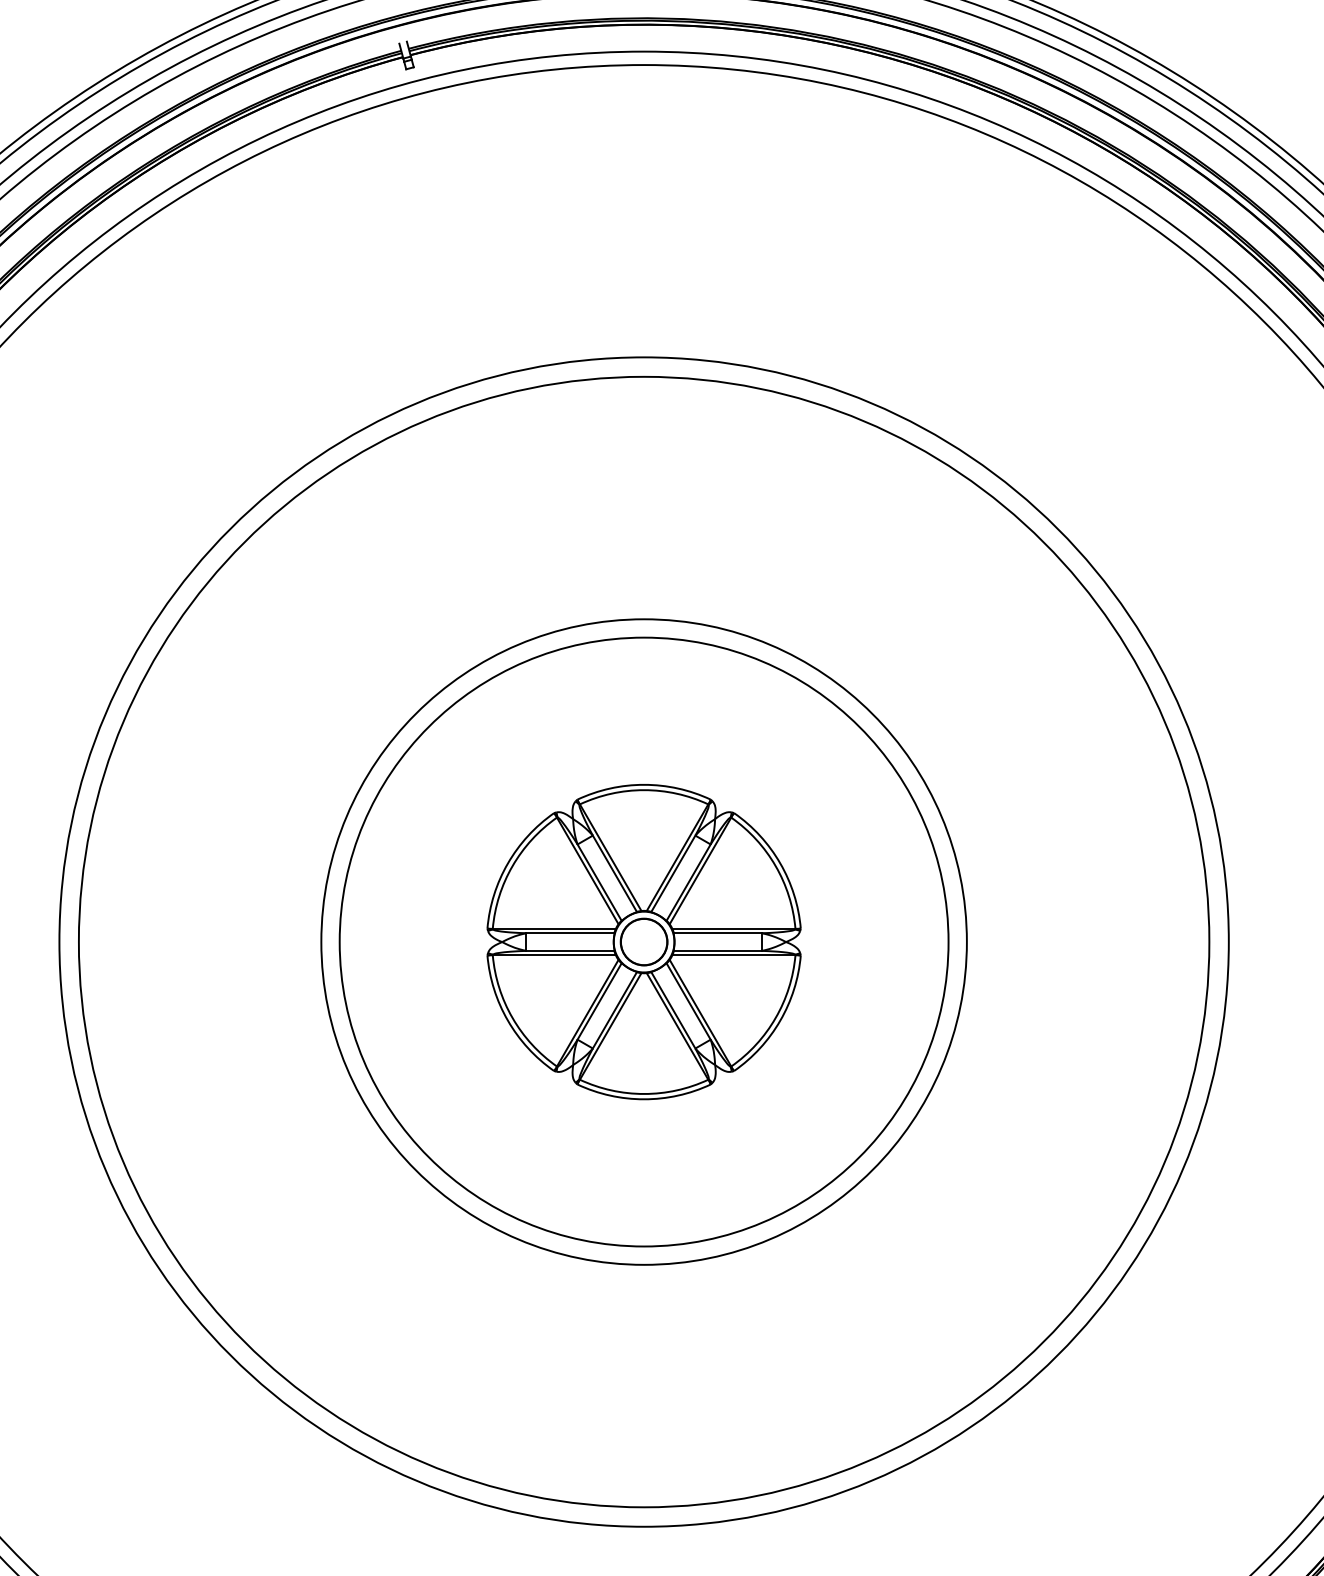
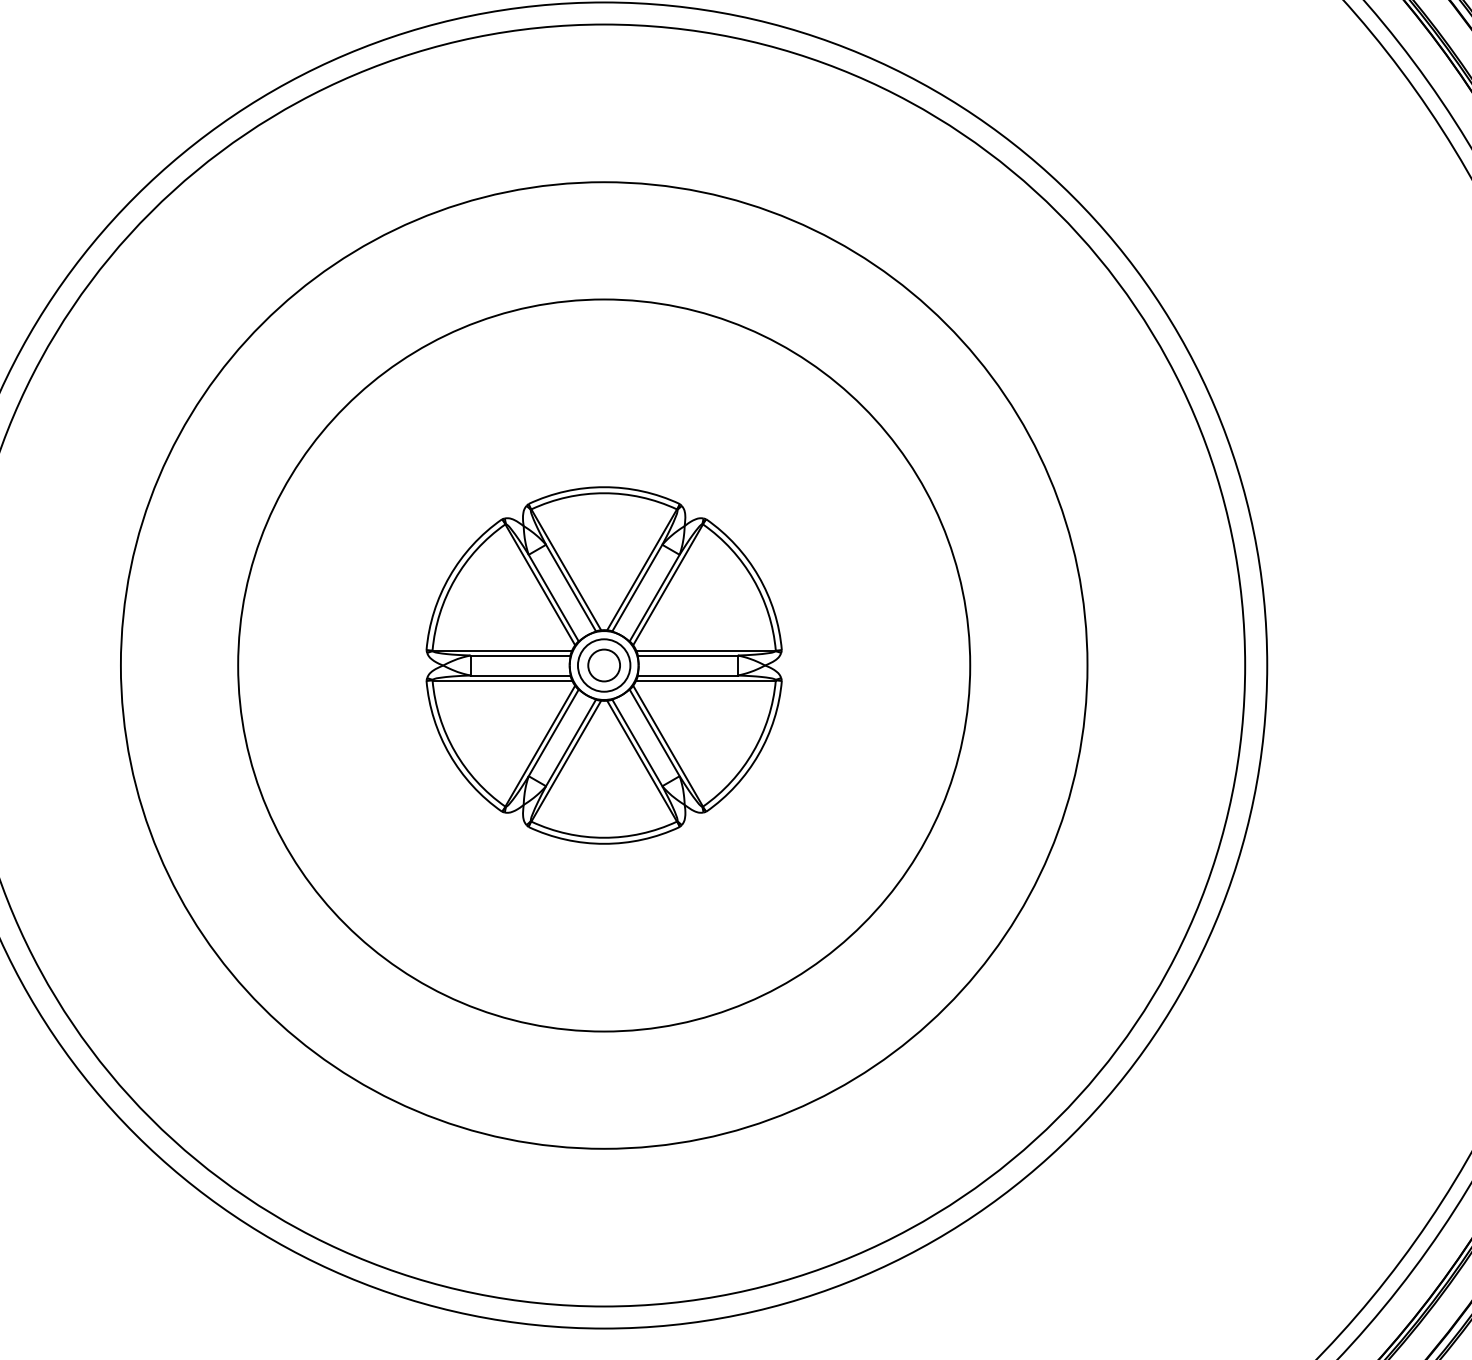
circle: (643, 941) -> (603, 664), size x0.6
circle: (643, 941) -> (603, 664), size x1.4

